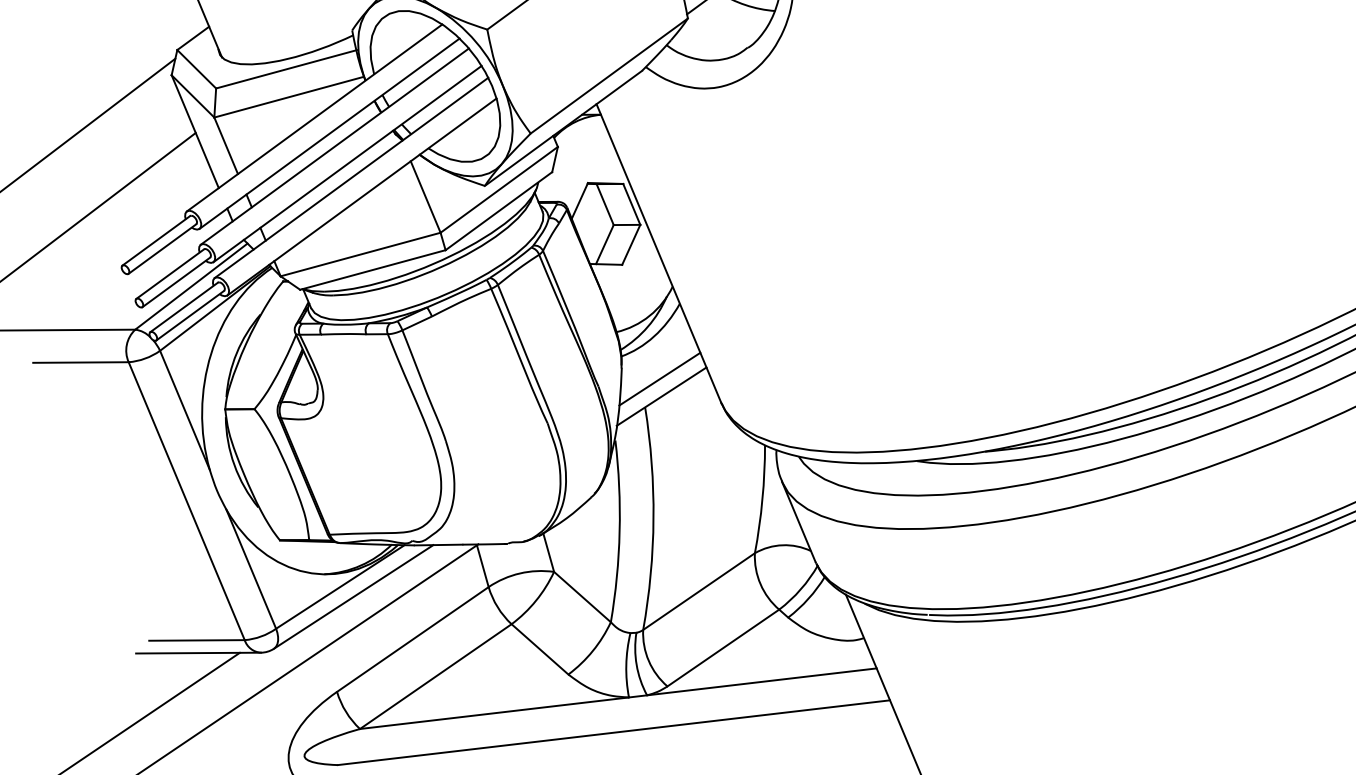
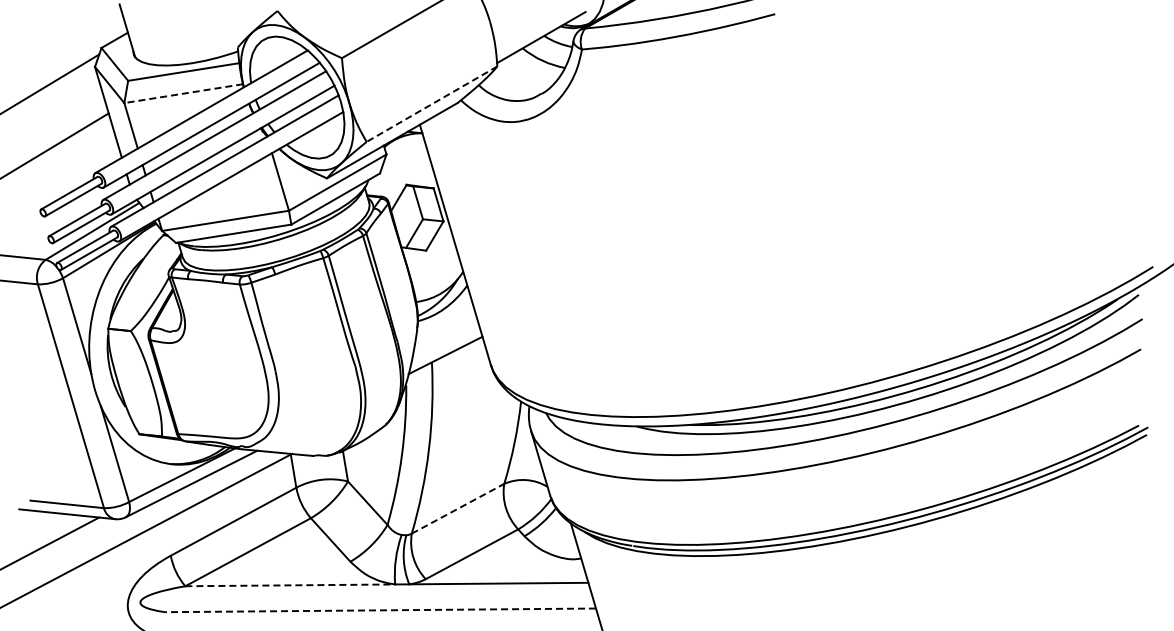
line: (608, 76) -> (431, 104), solid -> dashed
line: (288, 96) -> (183, 93), solid -> dashed
line: (659, 378) -> (445, 341), removed
line: (700, 591) -> (459, 508), solid -> dashed
line: (494, 713) -> (290, 585), solid -> dashed
line: (613, 732) -> (380, 610), solid -> dashed

